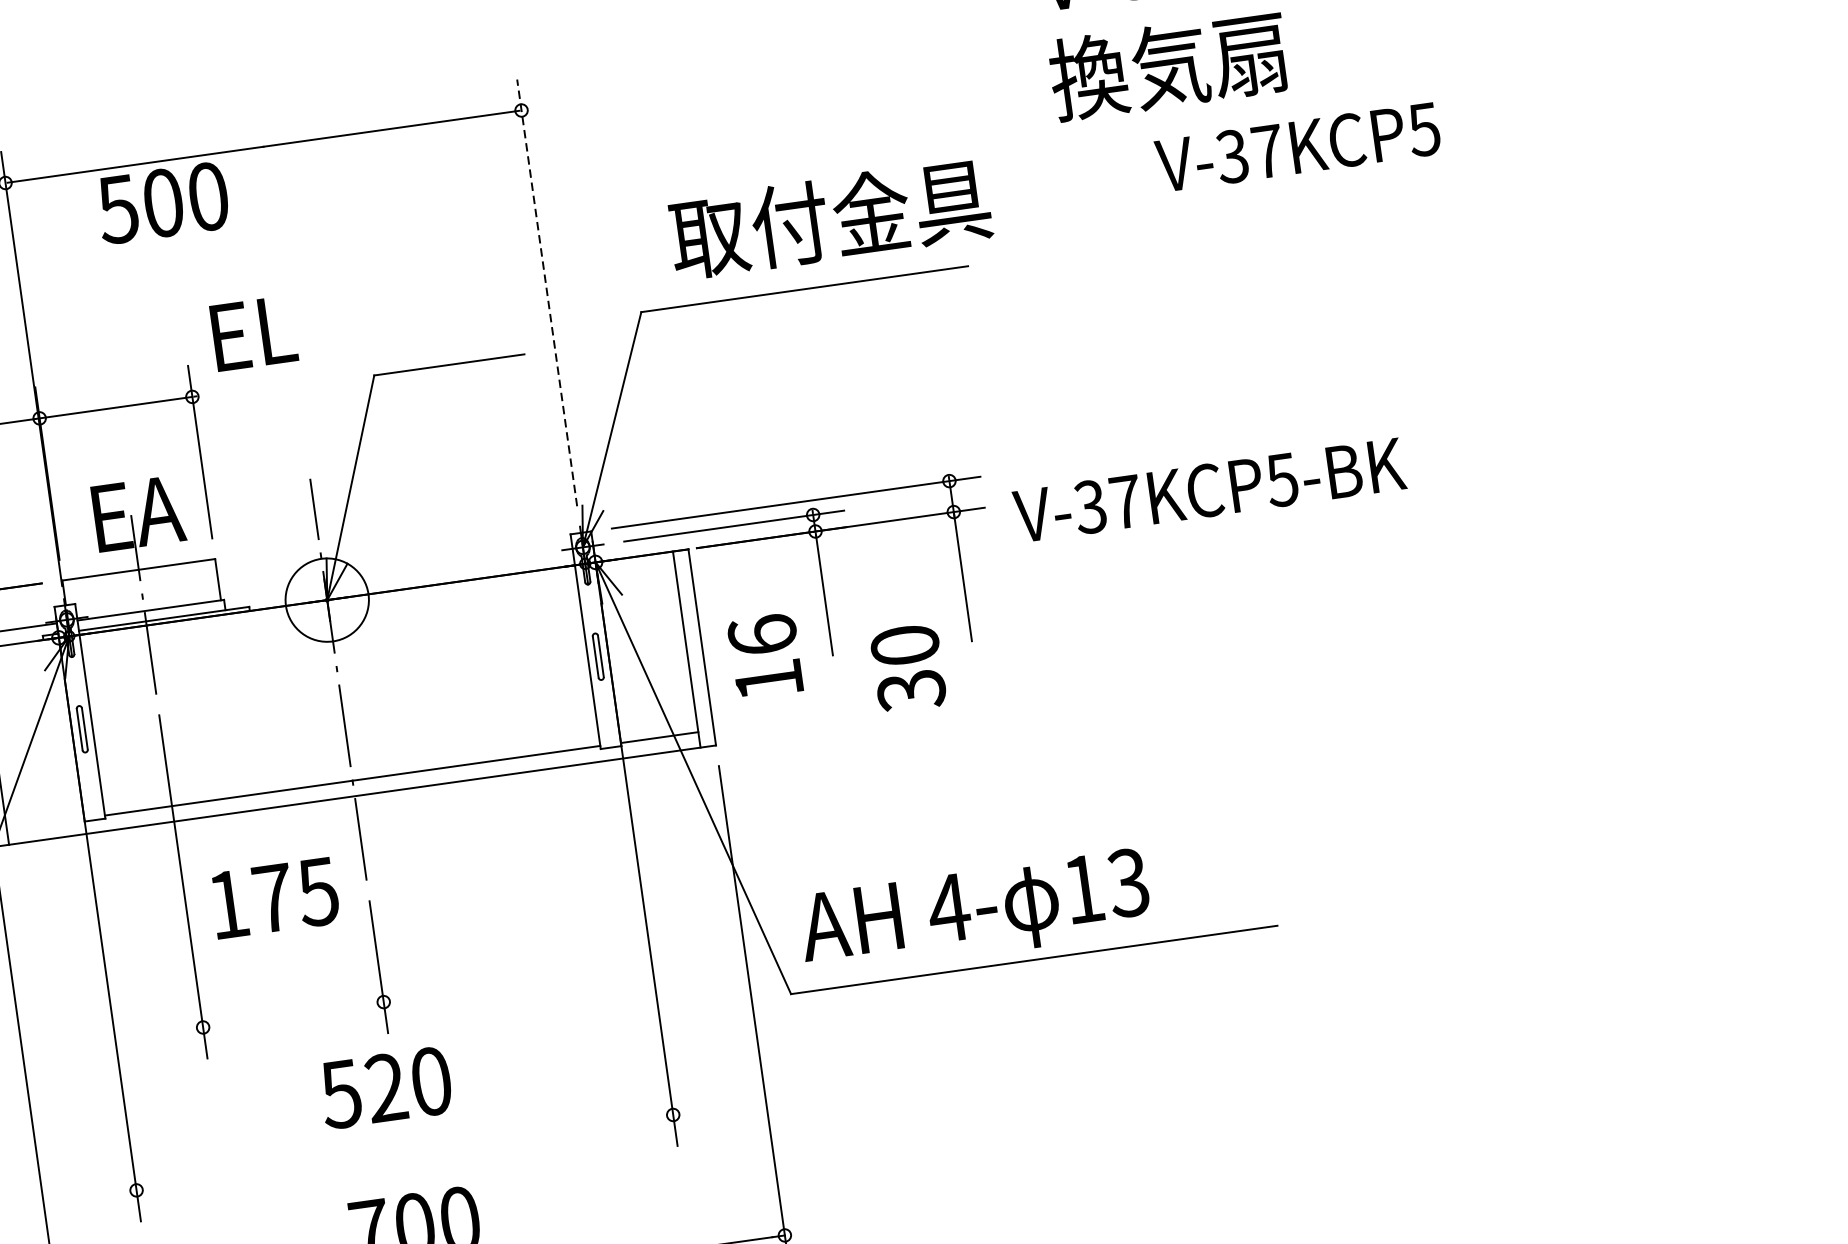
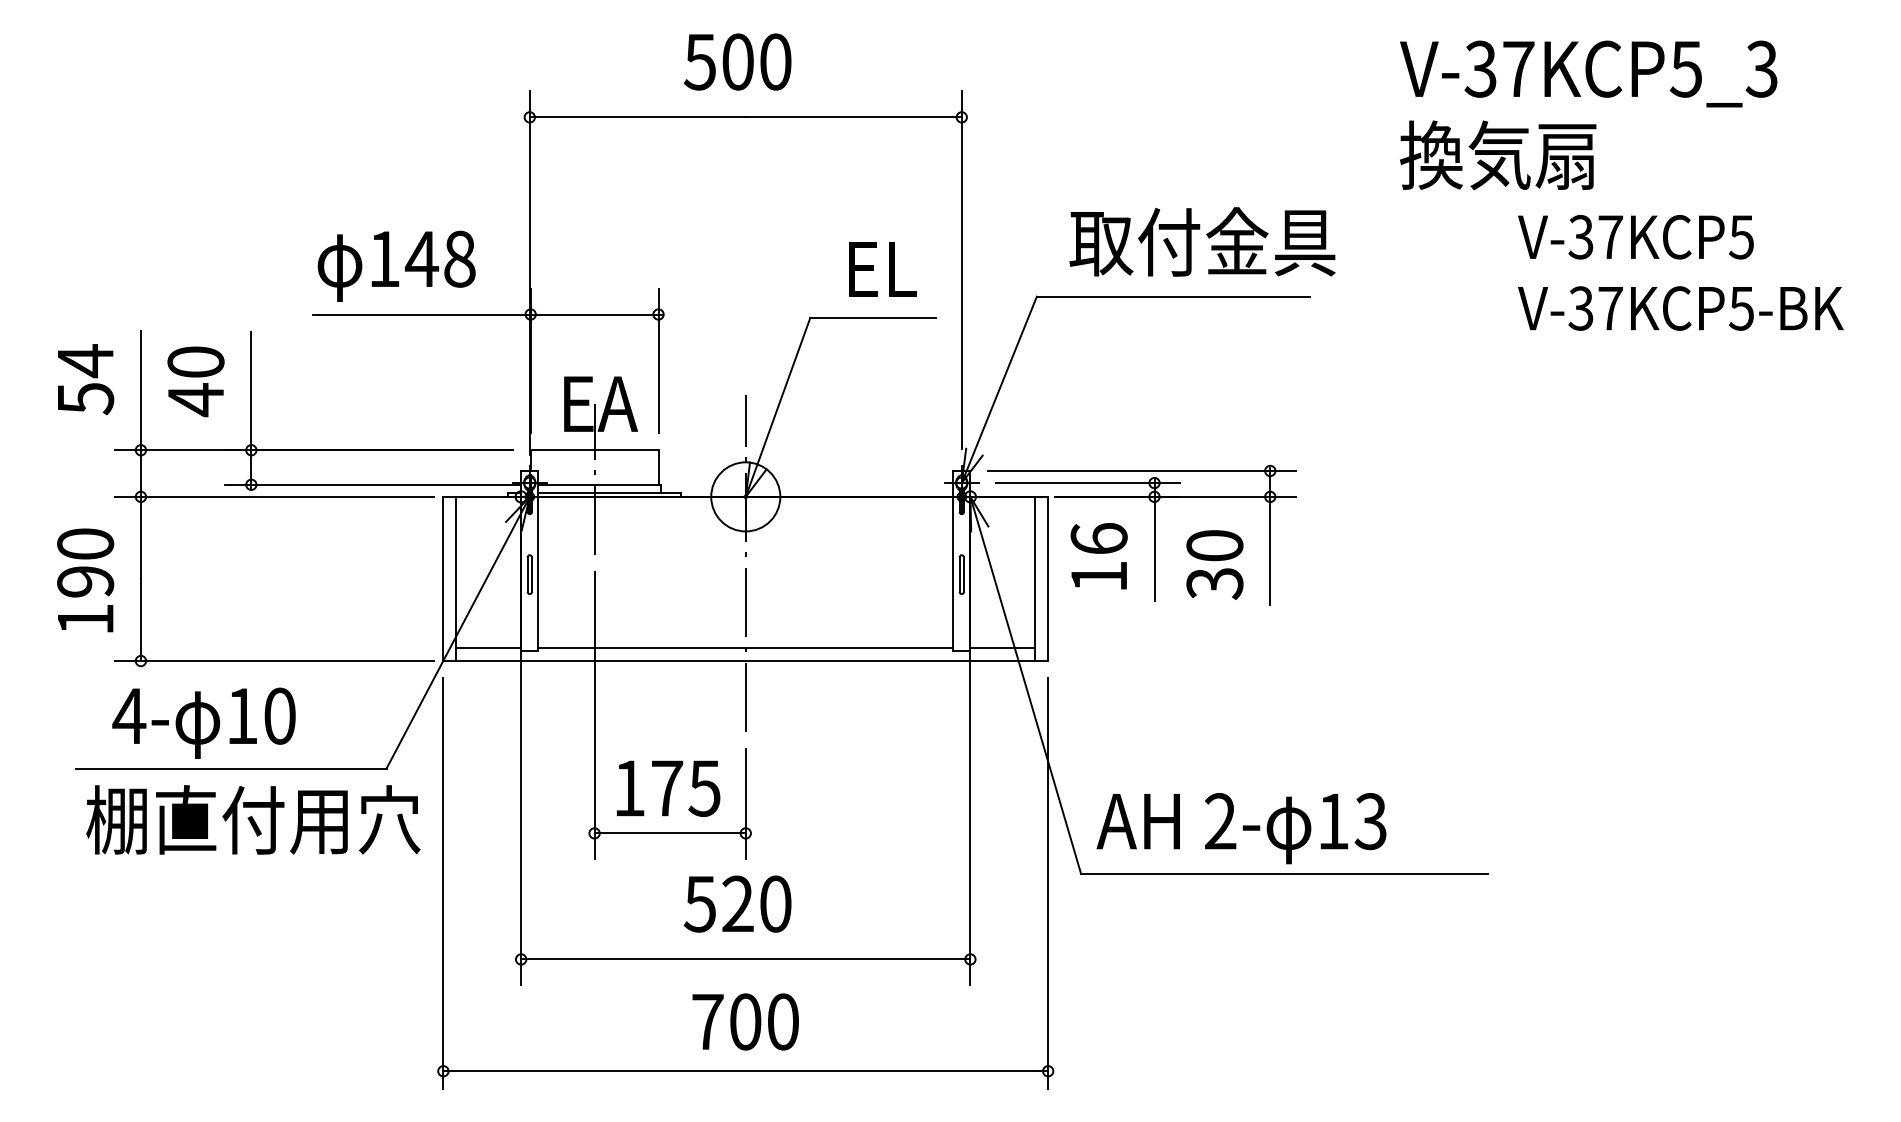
text: (1297, 147) -> (1635, 237), moved
text: (162, 202) -> (737, 61), moved
line: (546, 293) -> (961, 270), dashed -> solid
text: (254, 333) -> (882, 269), moved
text: (1209, 490) -> (1680, 308), moved
text: (764, 656) -> (1098, 556), moved
text: (907, 667) -> (1214, 564), moved
line: (45, 824) -> (488, 648), added
text: (274, 898) -> (668, 788), moved
text: (948, 908) -> (1220, 821), 4- -> 2-
line: (292, 1015) -> (669, 833), added
line: (404, 1152) -> (745, 959), added

